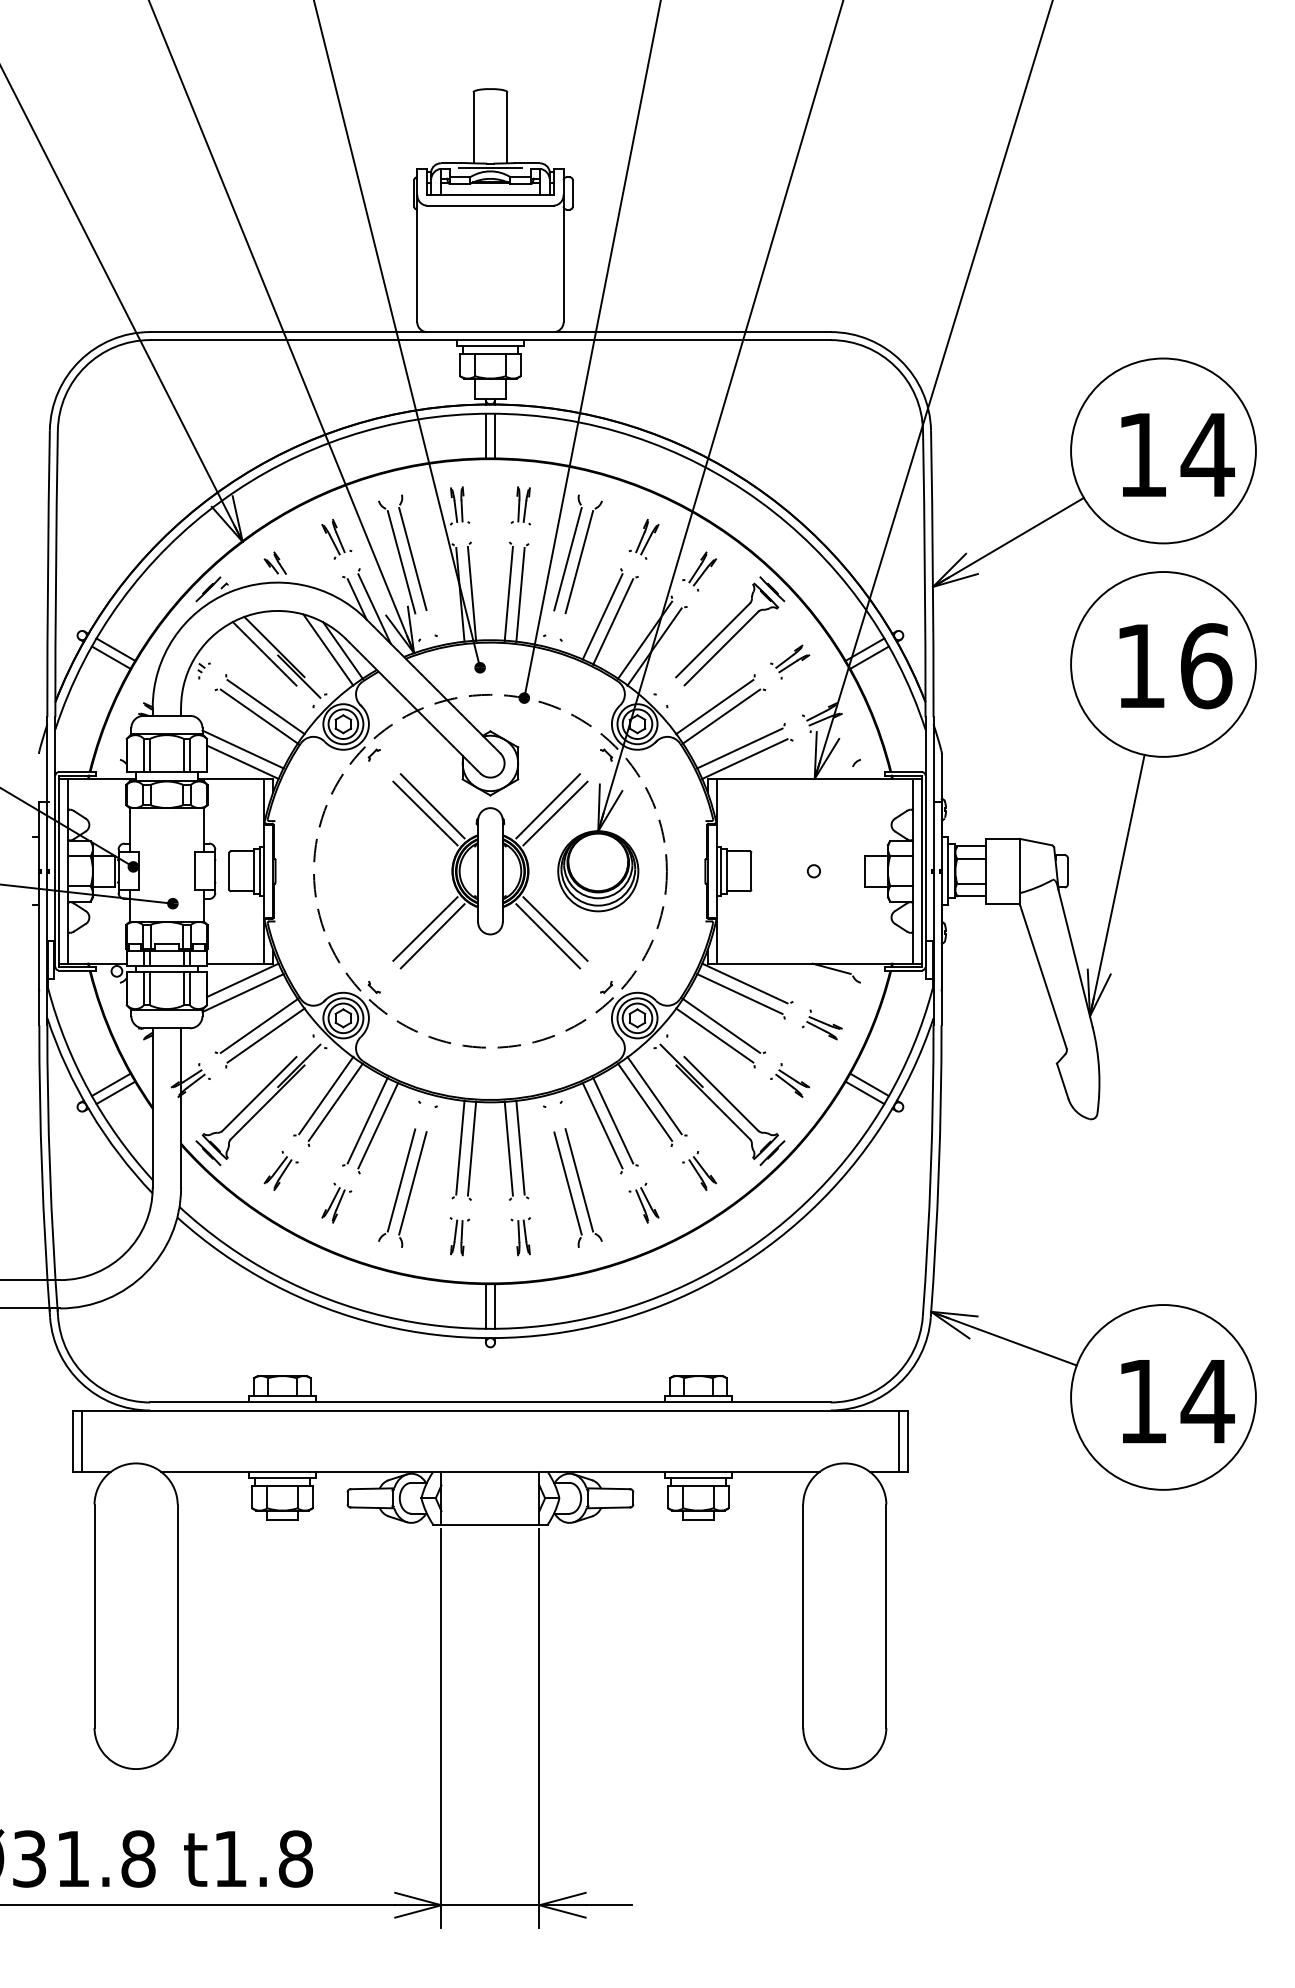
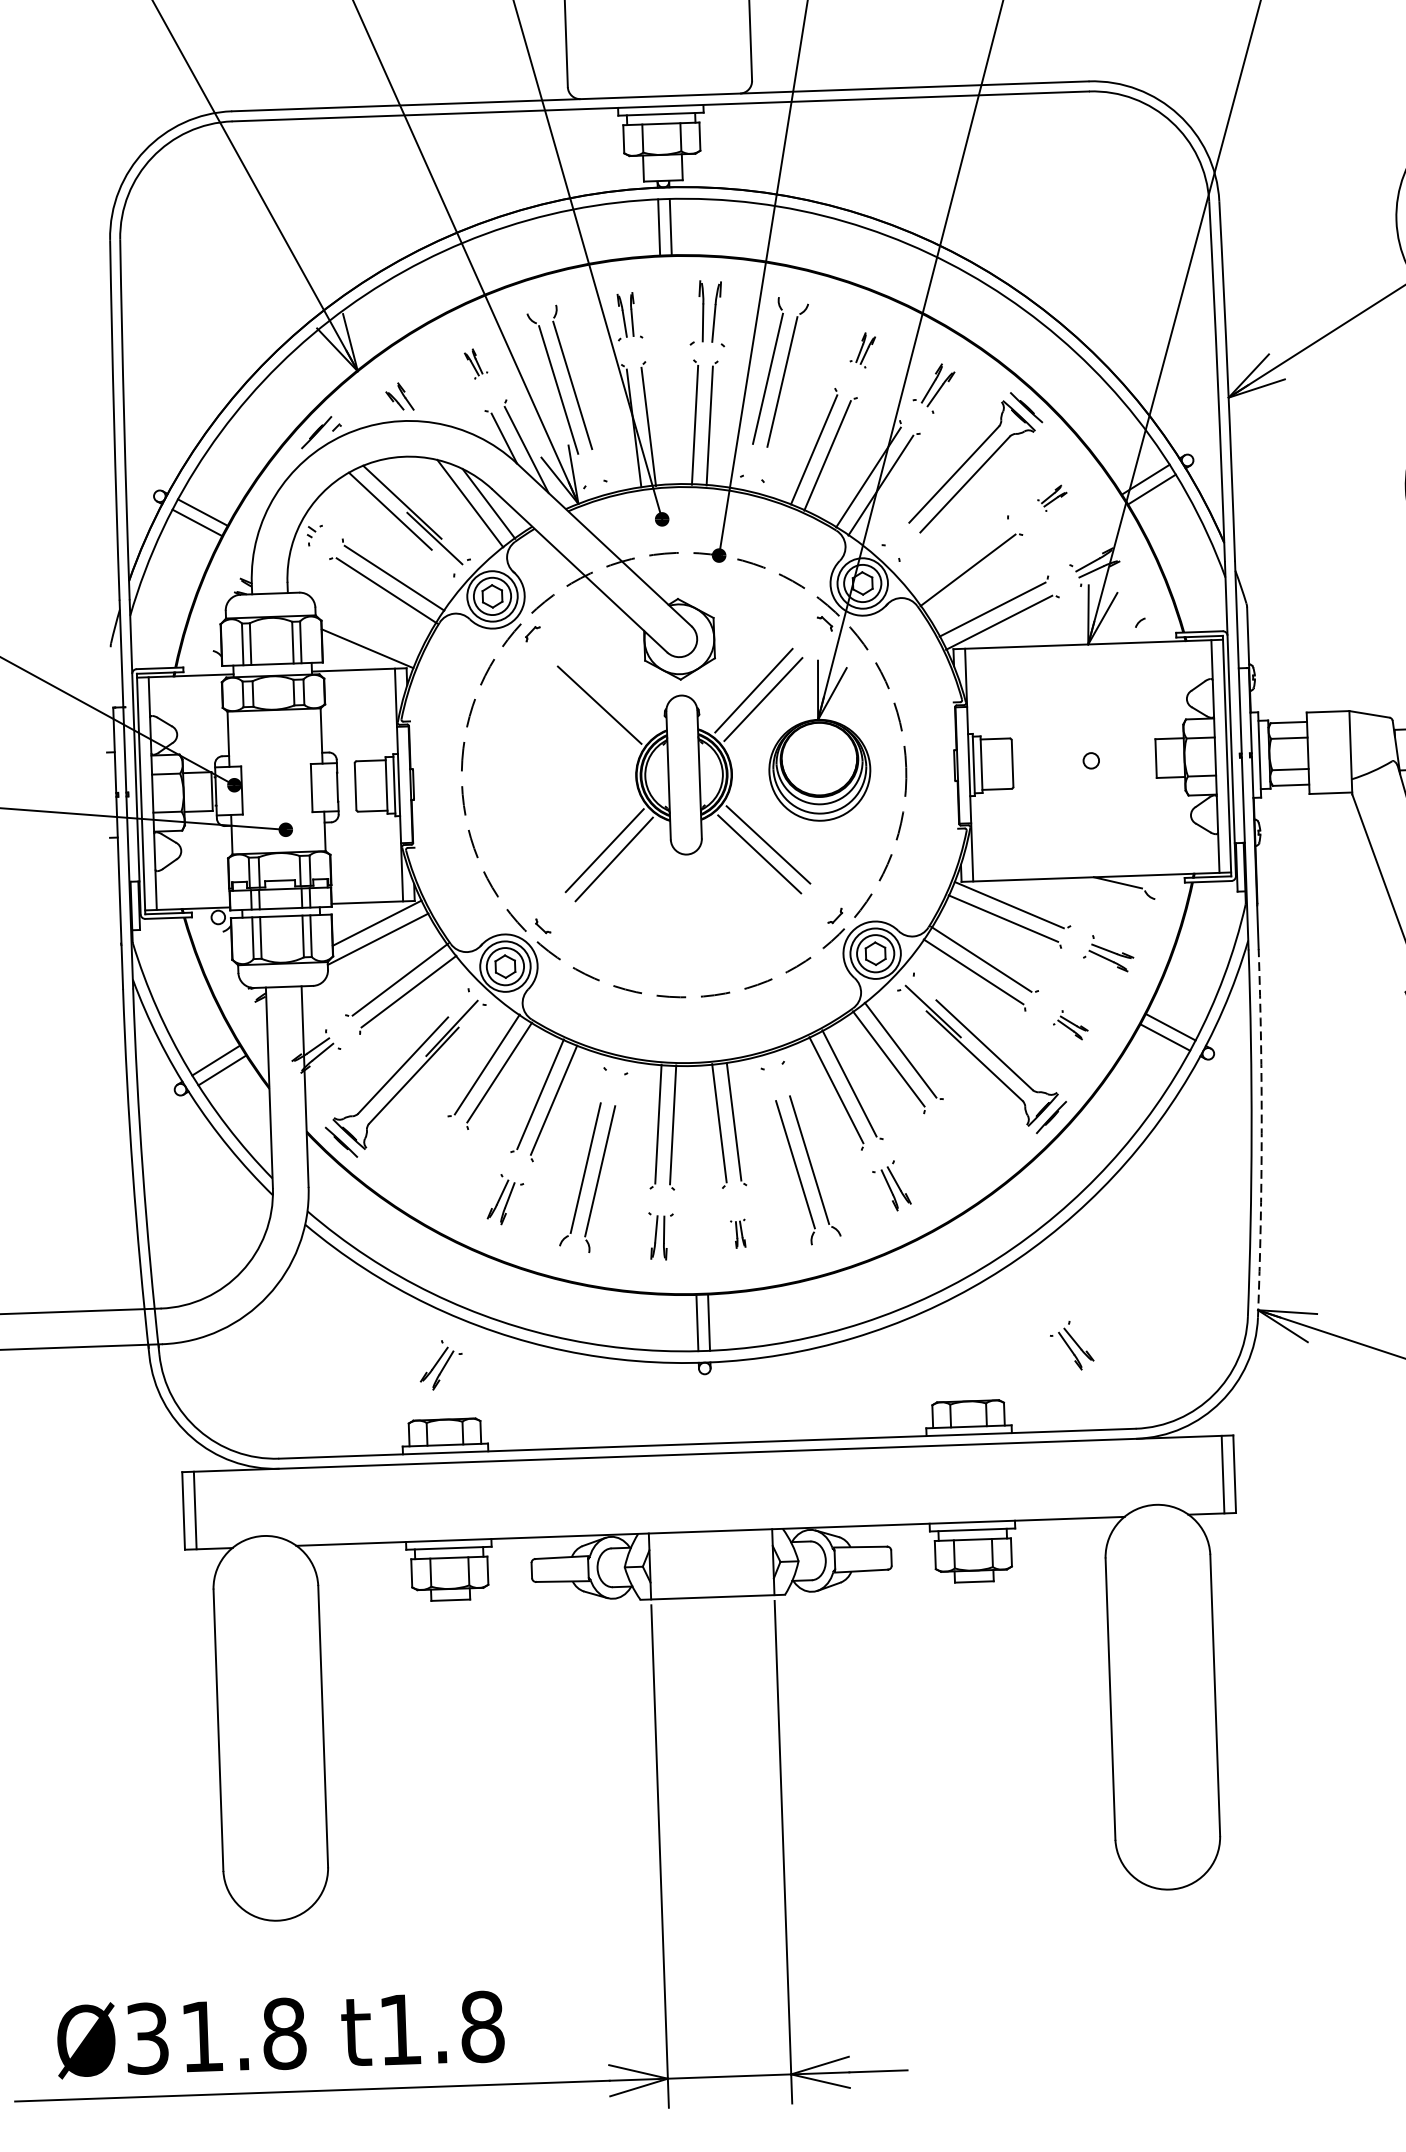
part: (520, 505) -> (705, 313), size x1.4
part: (336, 539) -> (475, 364), size x0.6
part: (643, 539) -> (862, 350), size x0.7
part: (790, 661) -> (1052, 497), size x0.6
line: (714, 707) -> (958, 559), removed
line: (242, 749) -> (366, 632), removed
line: (432, 806) -> (608, 696), removed
part: (790, 1080) -> (1070, 1025), size x0.7
part: (280, 1170) -> (440, 1364), moved
part: (699, 1170) -> (1072, 1345), moved
arc: (938, 1171) -> (1261, 1133), solid -> dashed
part: (520, 1236) -> (737, 1233), size x0.6

